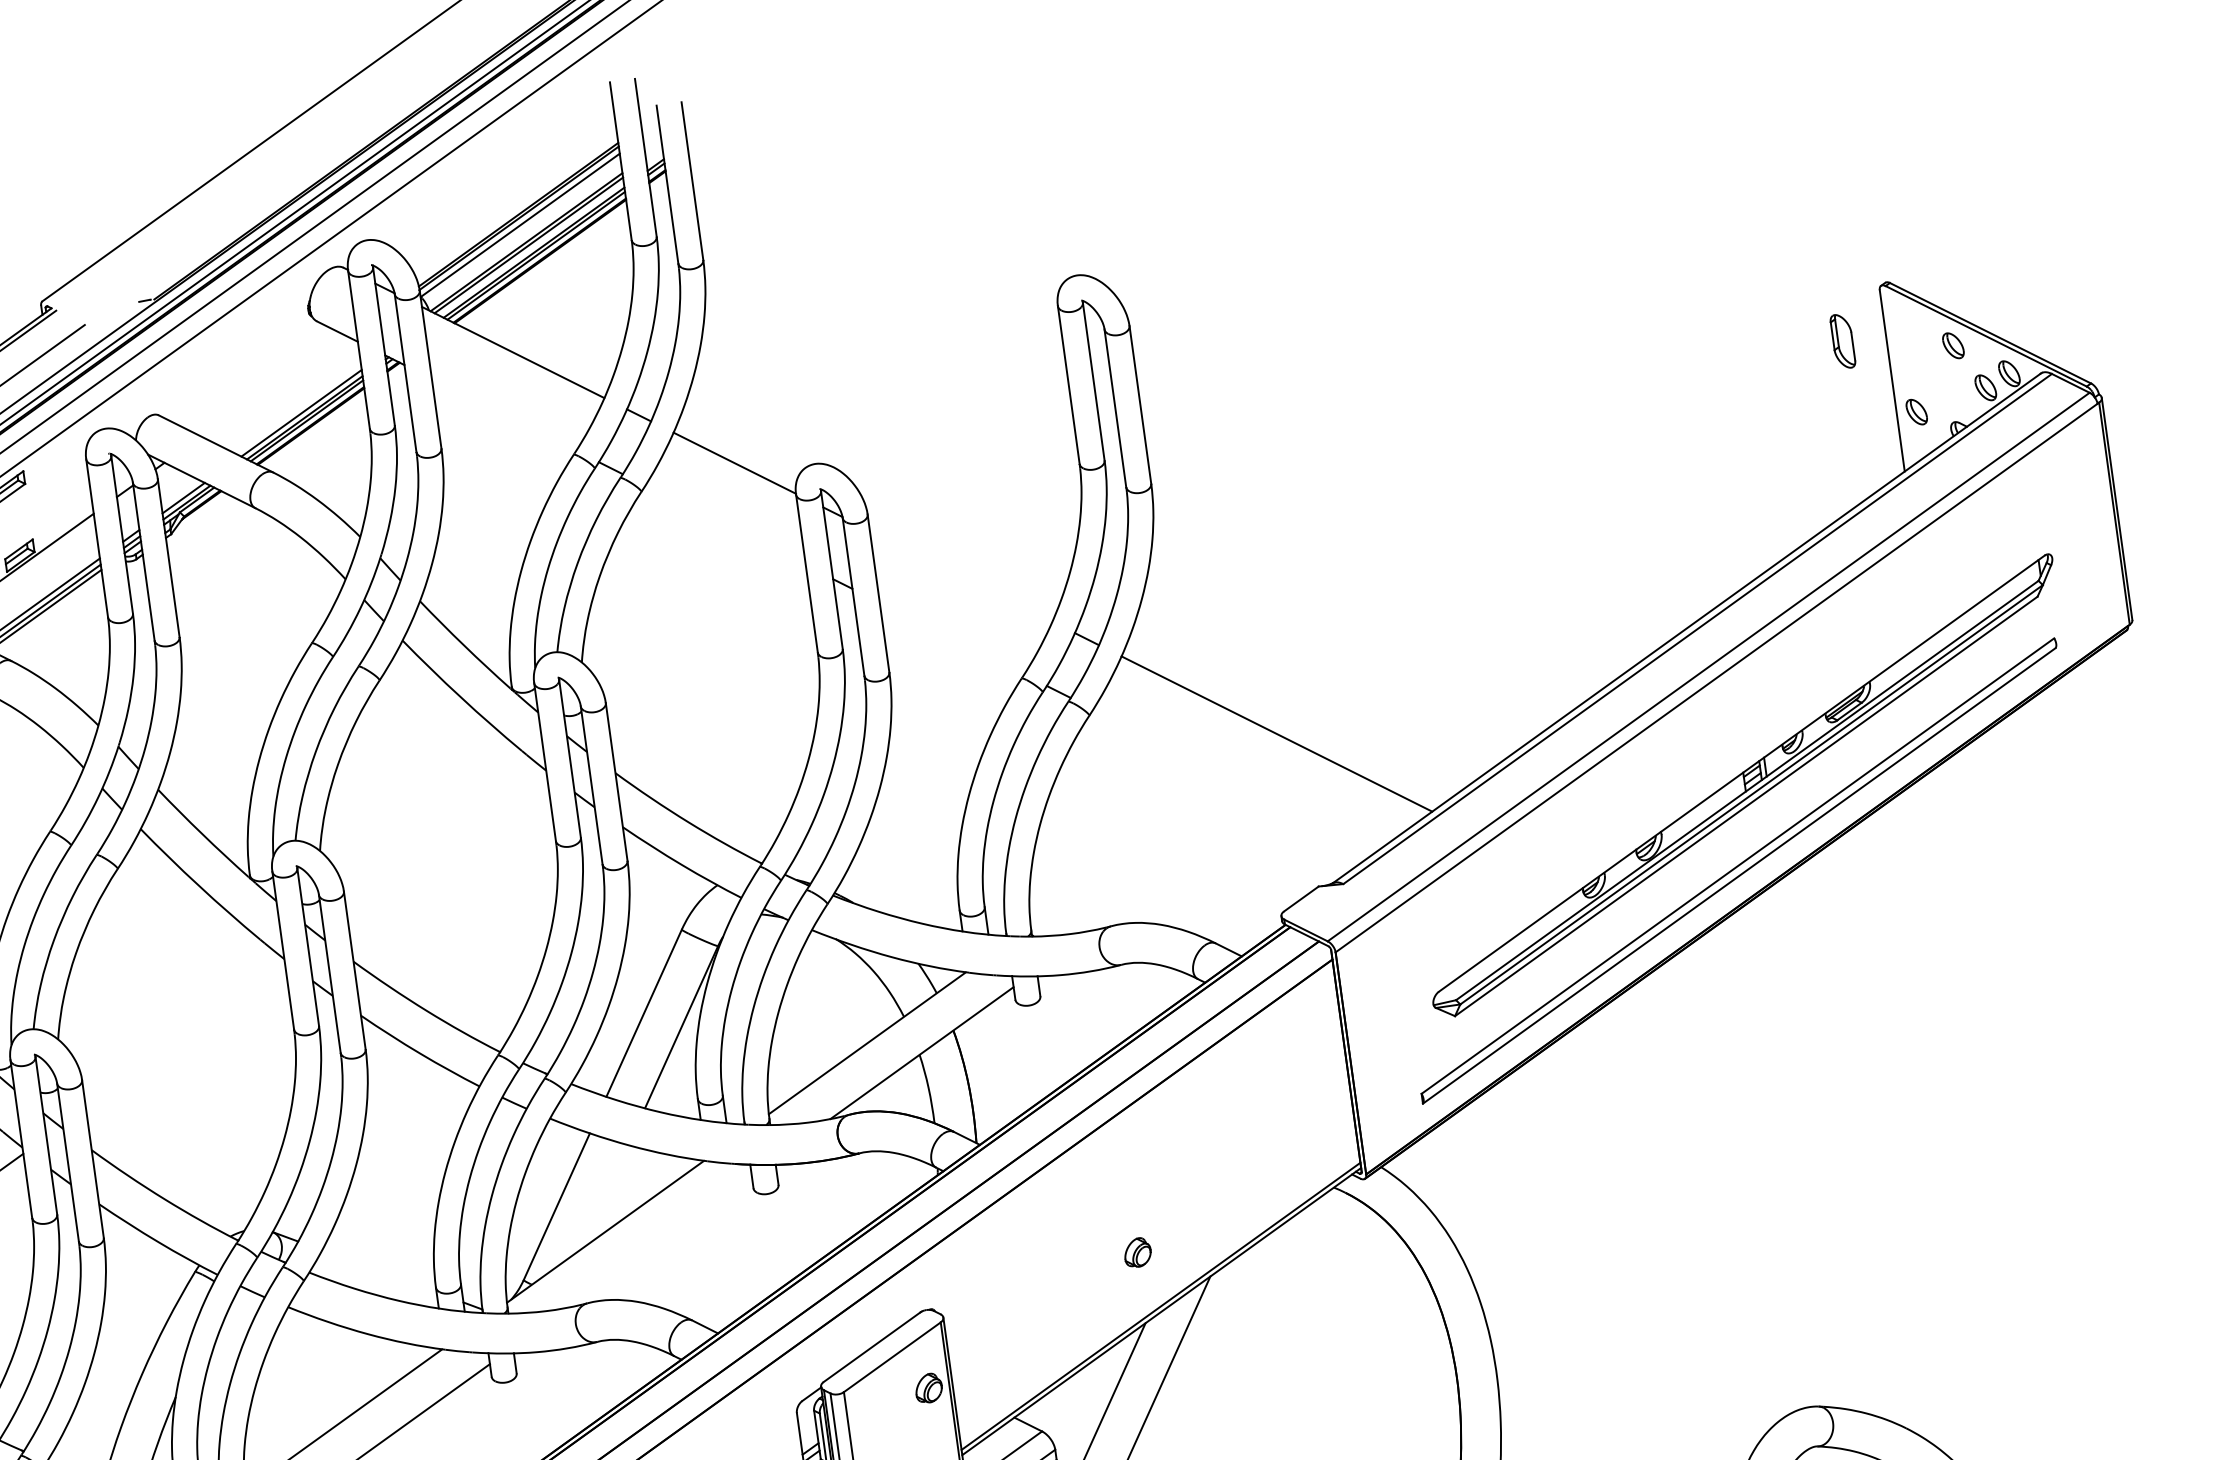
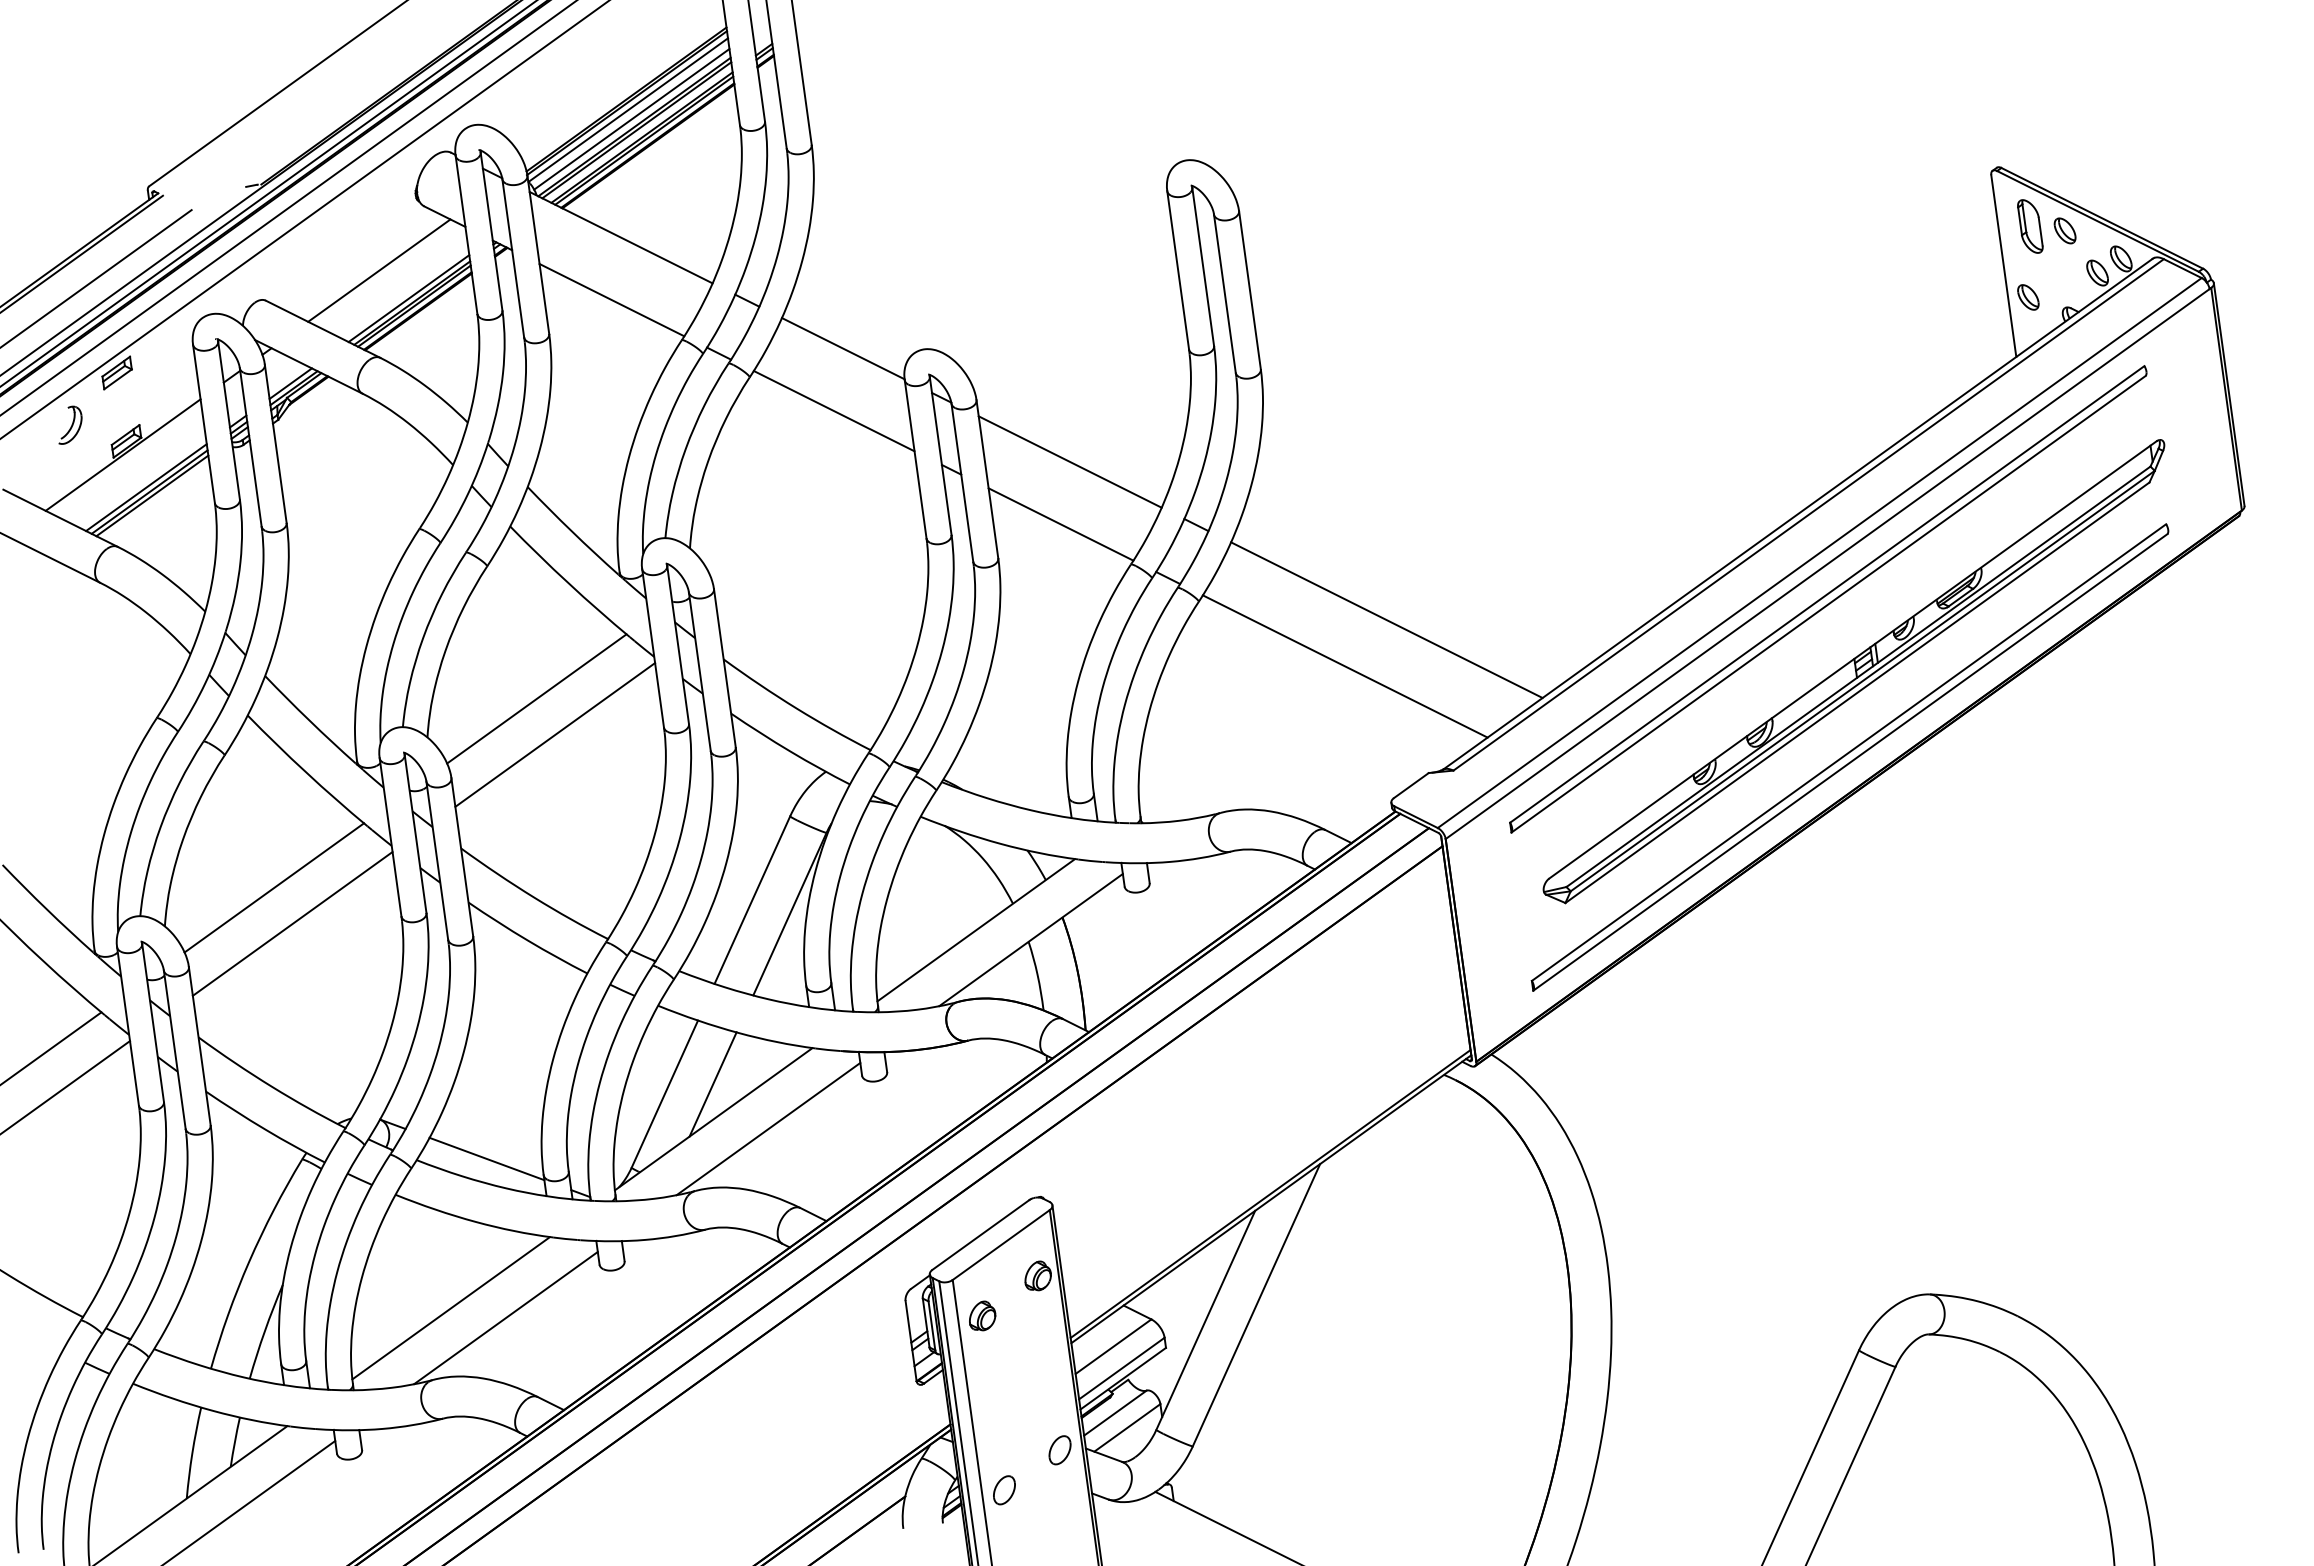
line: (523, 234) -> (631, 119), added
part: (1843, 341) -> (2030, 226), moved
line: (272, 385) -> (379, 270), added
line: (503, 414) -> (611, 299), added
line: (725, 524) -> (833, 410), added
line: (960, 575) -> (1069, 461), added
line: (951, 638) -> (1060, 524), added
part: (1717, 713) -> (1828, 599), added
line: (1234, 780) -> (1344, 666), added
line: (428, 812) -> (536, 698), added
line: (447, 848) -> (555, 734), added
line: (167, 1000) -> (274, 887), added
line: (185, 1036) -> (292, 923), added
line: (604, 1197) -> (712, 1084), added
line: (660, 1241) -> (768, 1128), added
part: (1137, 1252) -> (982, 1315), moved
line: (378, 1270) -> (486, 1158), added

